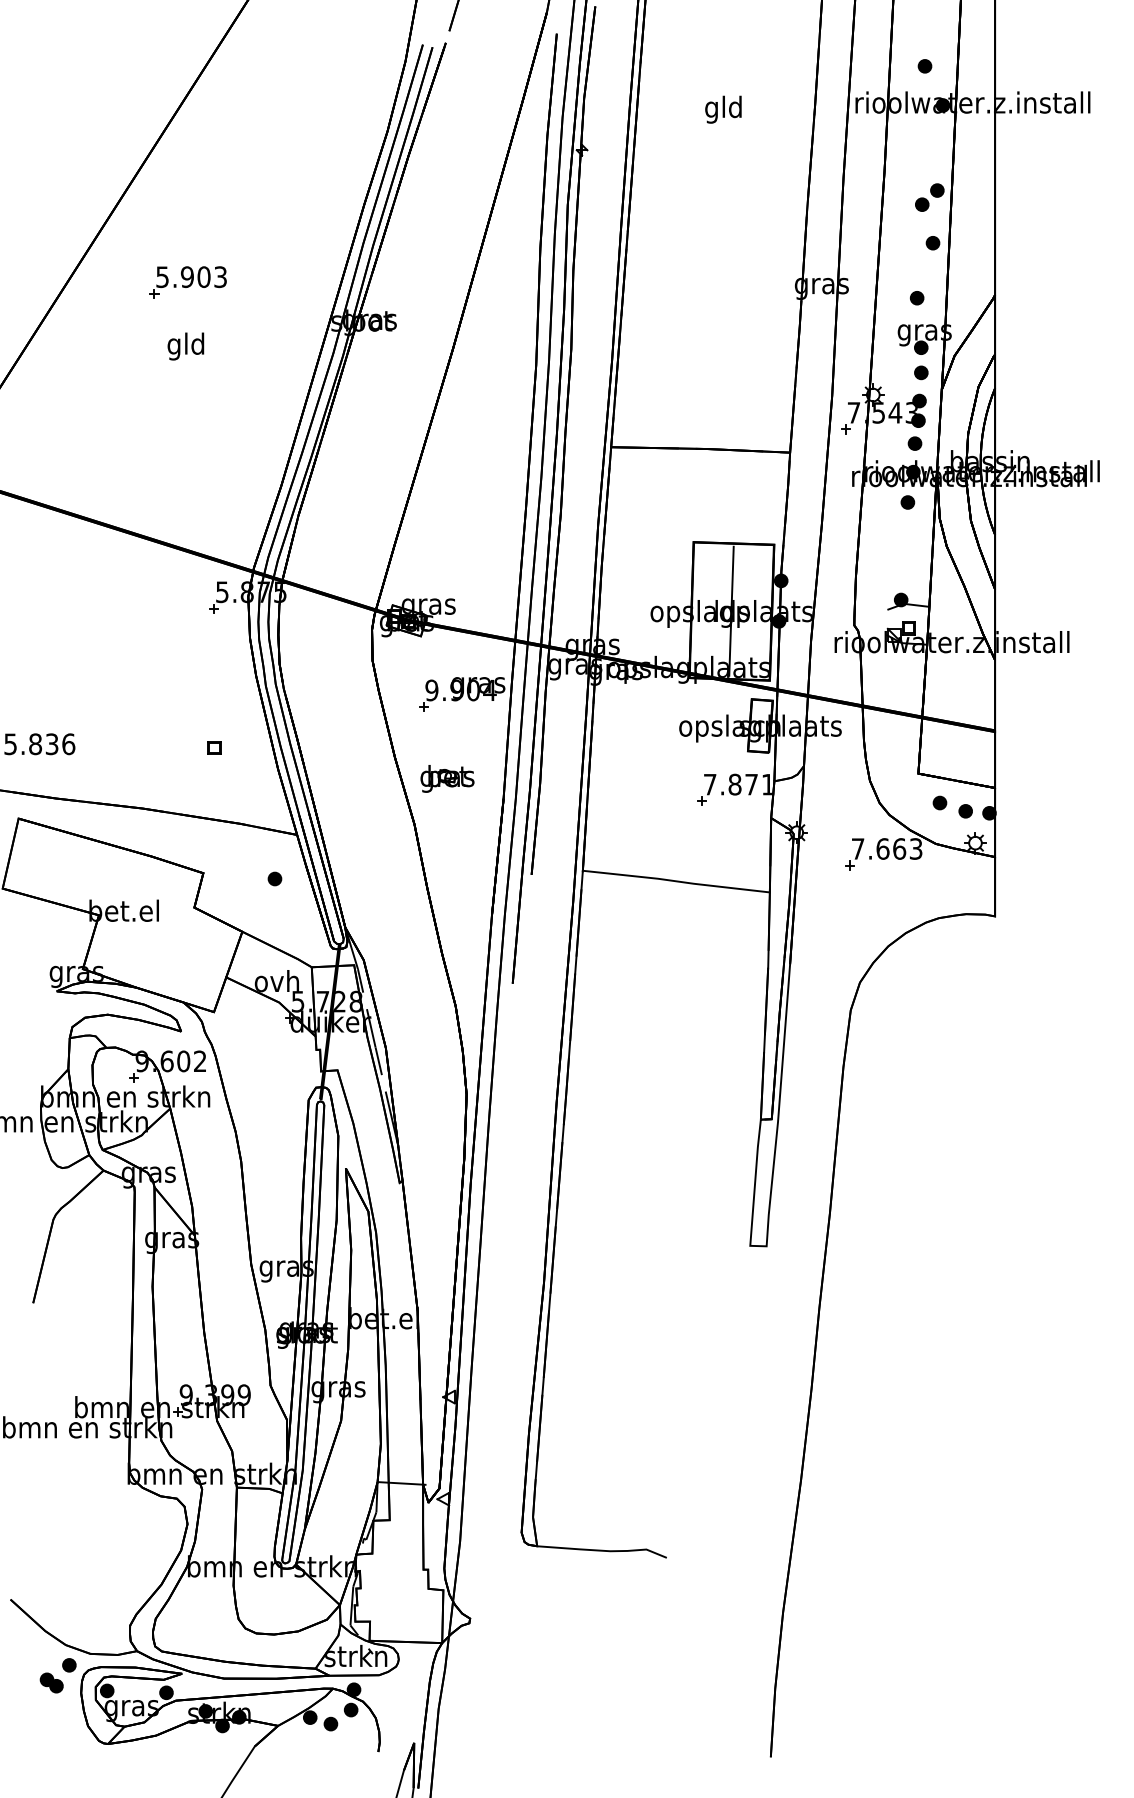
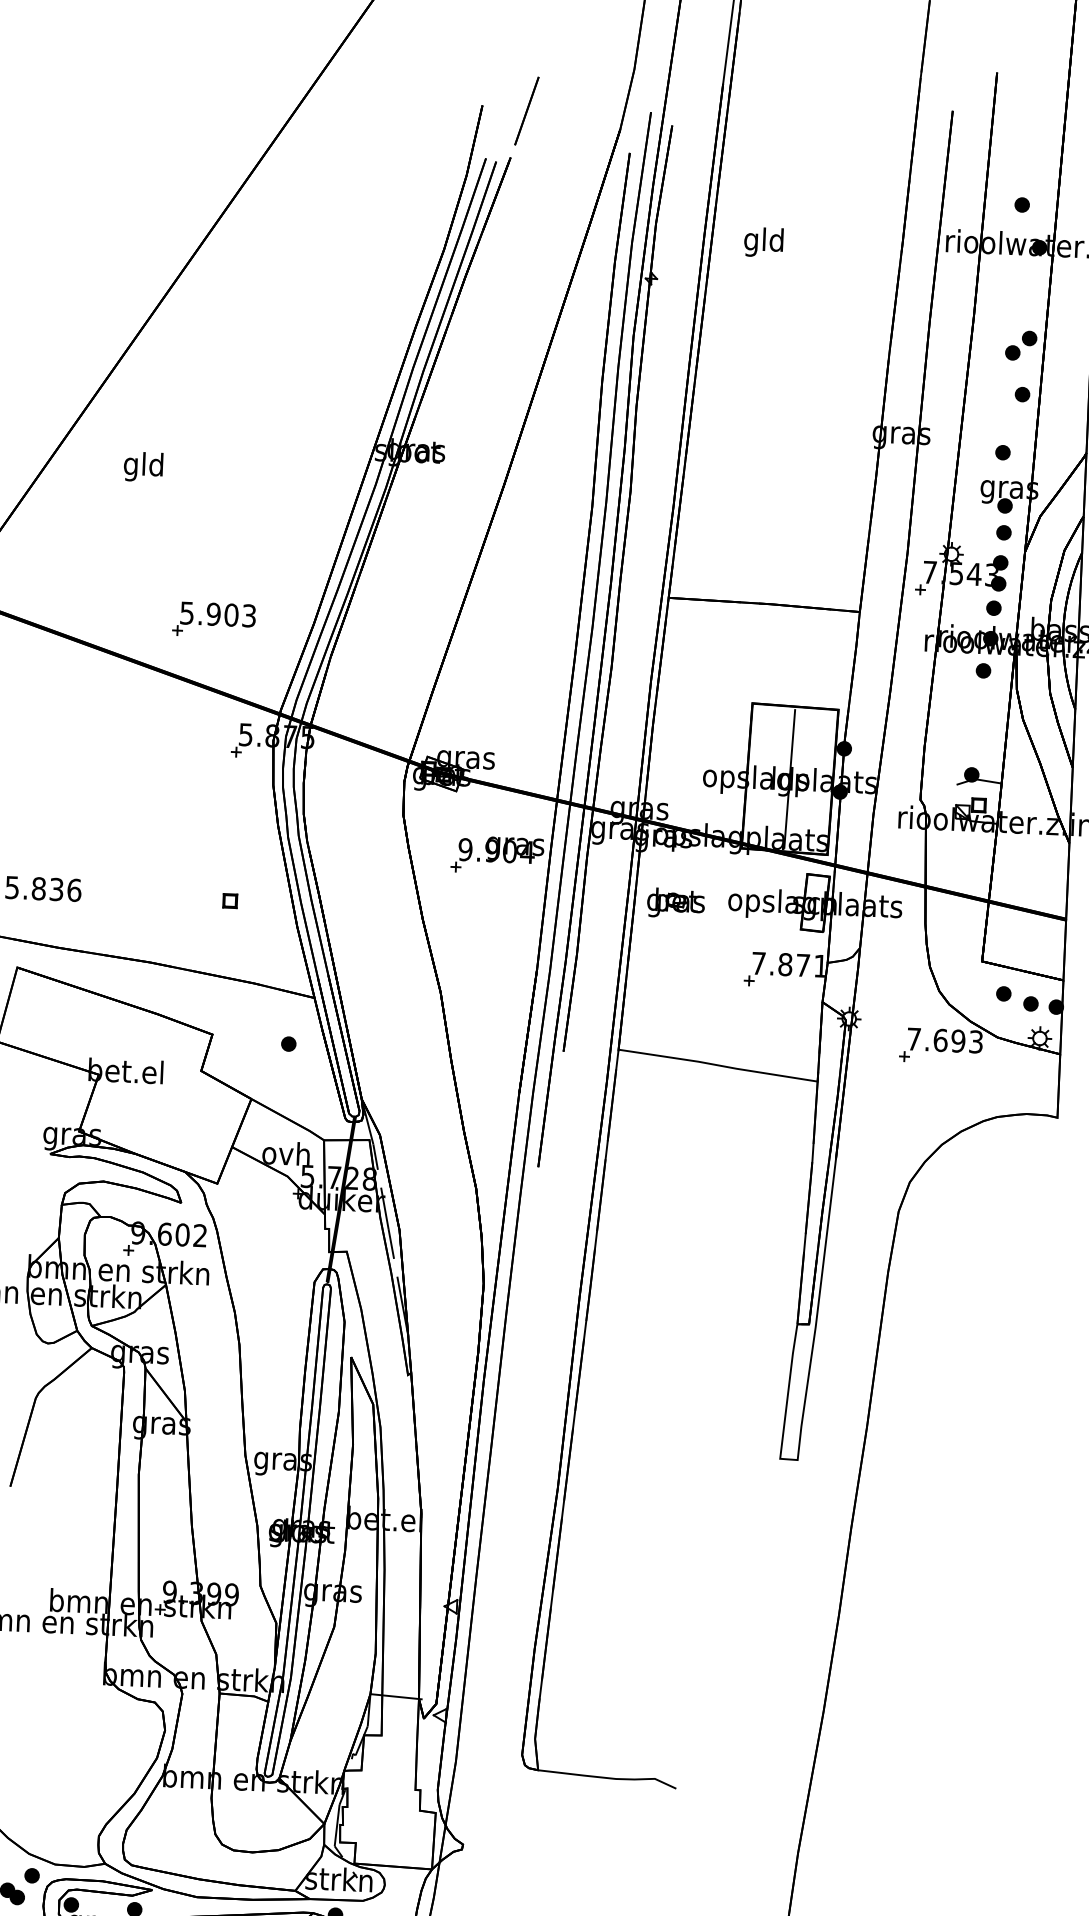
text: (723, 109) -> (763, 242), moved
part: (187, 282) -> (213, 620), moved
text: (185, 346) -> (143, 466), moved
part: (447, 778) -> (676, 902), moved
text: (899, 848) -> (958, 1040), 7.663 -> 7.693

